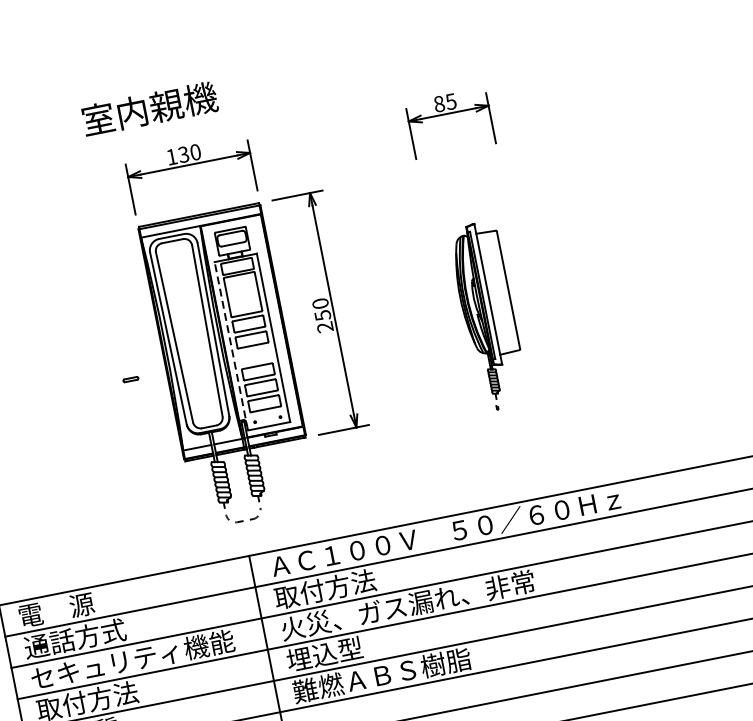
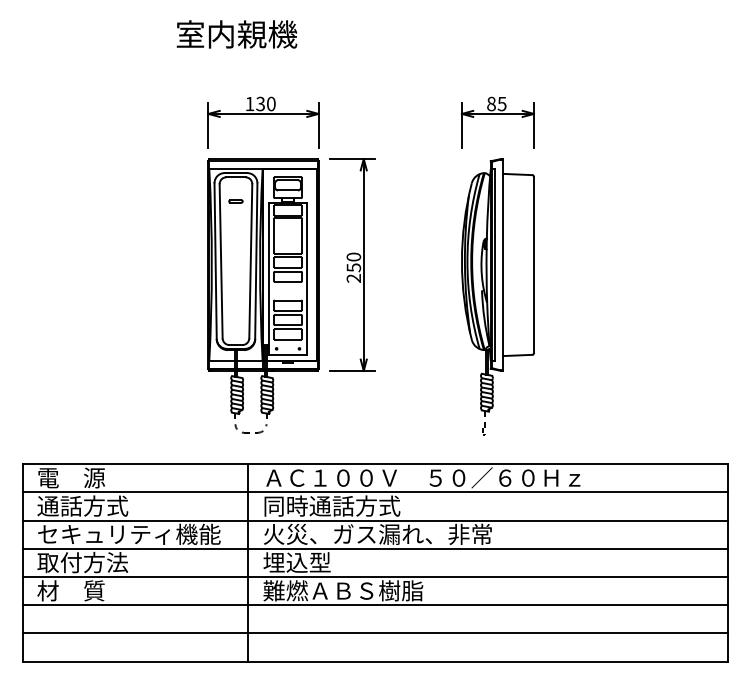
text: (149, 109) -> (236, 34), moved
part: (488, 315) -> (497, 296), size x1.67
line: (231, 345) -> (269, 278), dashed -> solid
part: (130, 379) -> (235, 201), moved
text: (350, 583) -> (331, 505), 取付方法 -> 同時通話方式

